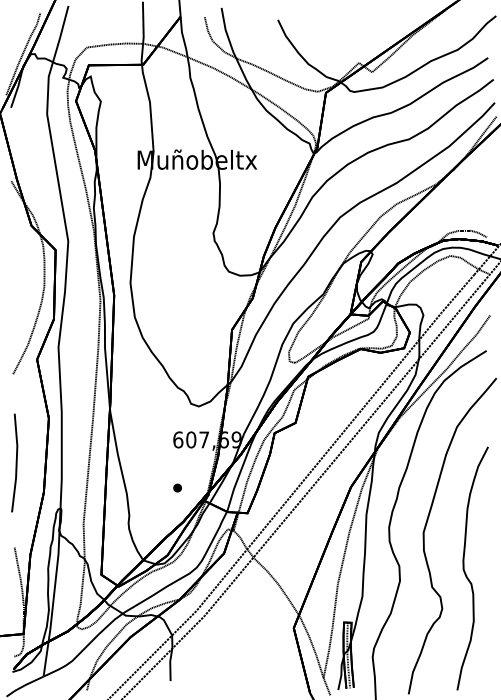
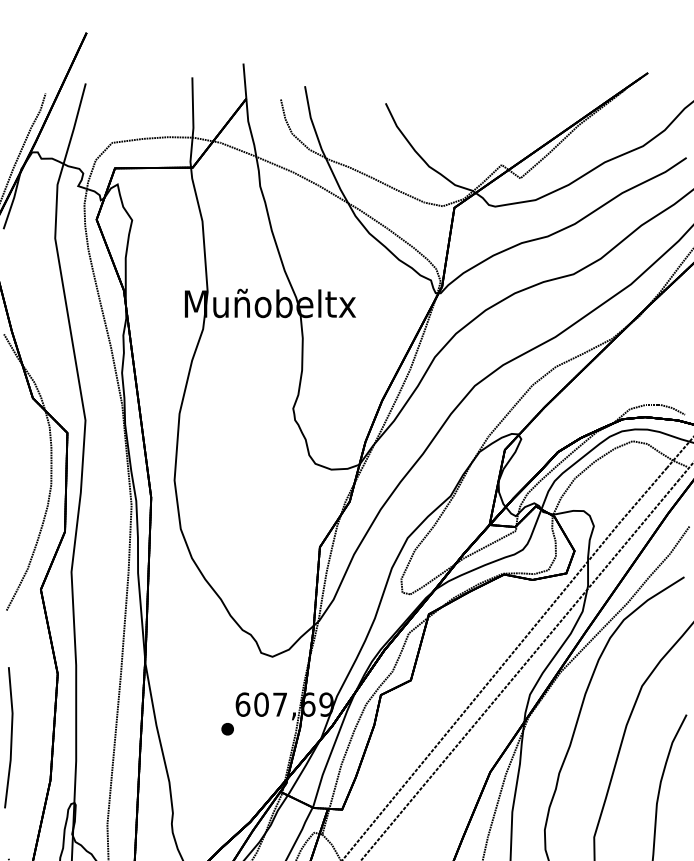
part: (177, 487) -> (227, 728), moved

